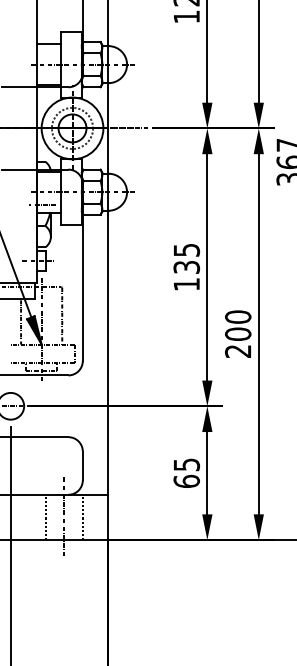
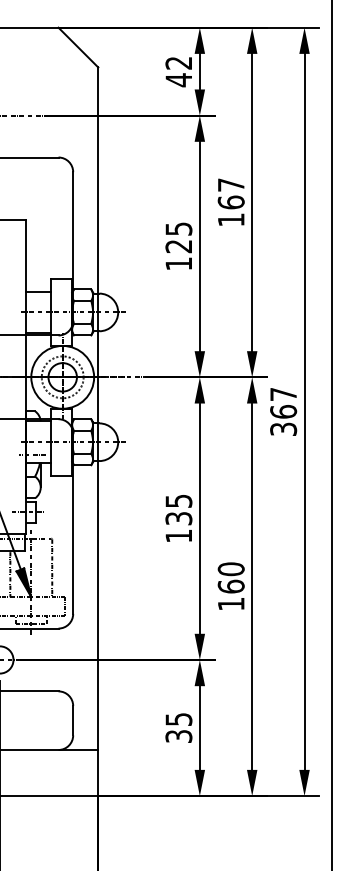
text: (237, 341) -> (230, 594), 200 -> 160
text: (186, 481) -> (178, 736), 65 -> 35
line: (64, 515) -> (54, 771), removed
line: (45, 517) -> (35, 773), removed
line: (83, 517) -> (73, 773), removed

